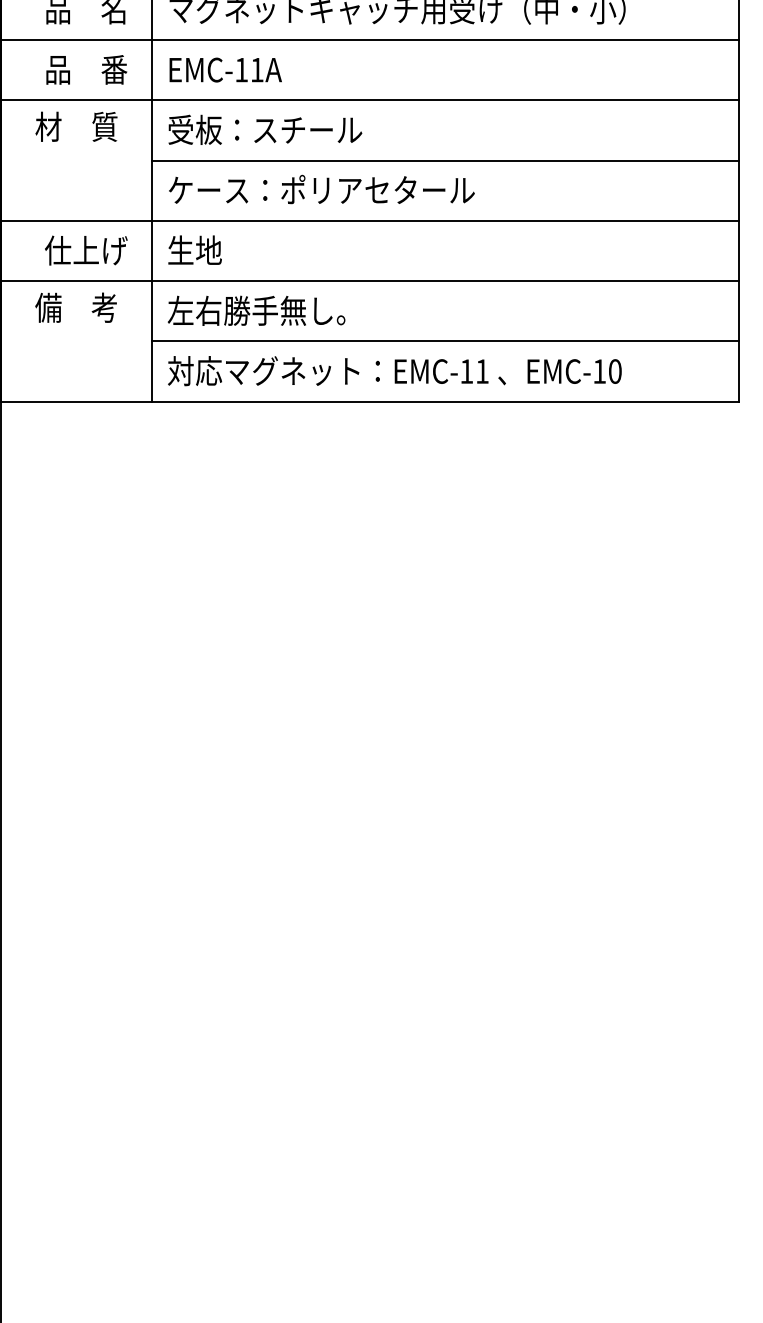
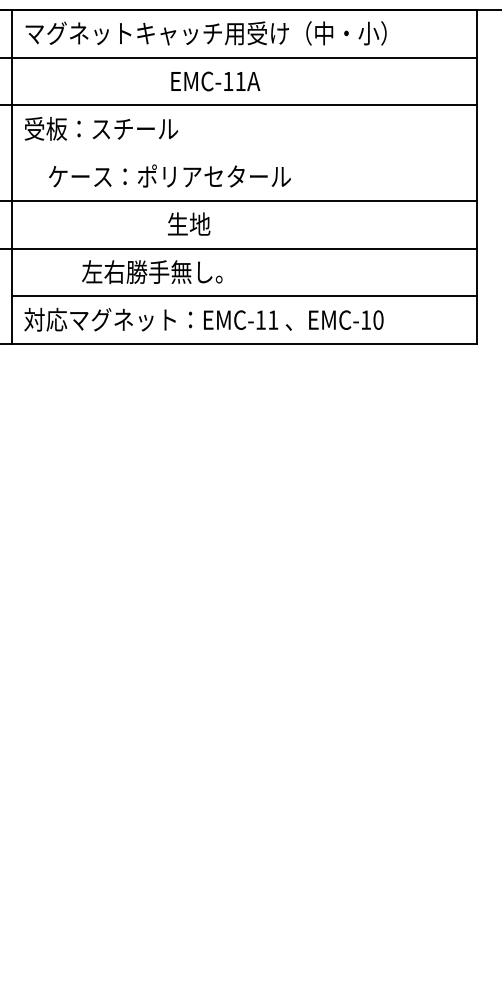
text: (225, 69) -> (215, 81), moved
line: (445, 160) -> (244, 153), removed
text: (321, 189) -> (169, 176), moved
text: (194, 249) -> (188, 223), moved
text: (256, 310) -> (152, 271), moved

